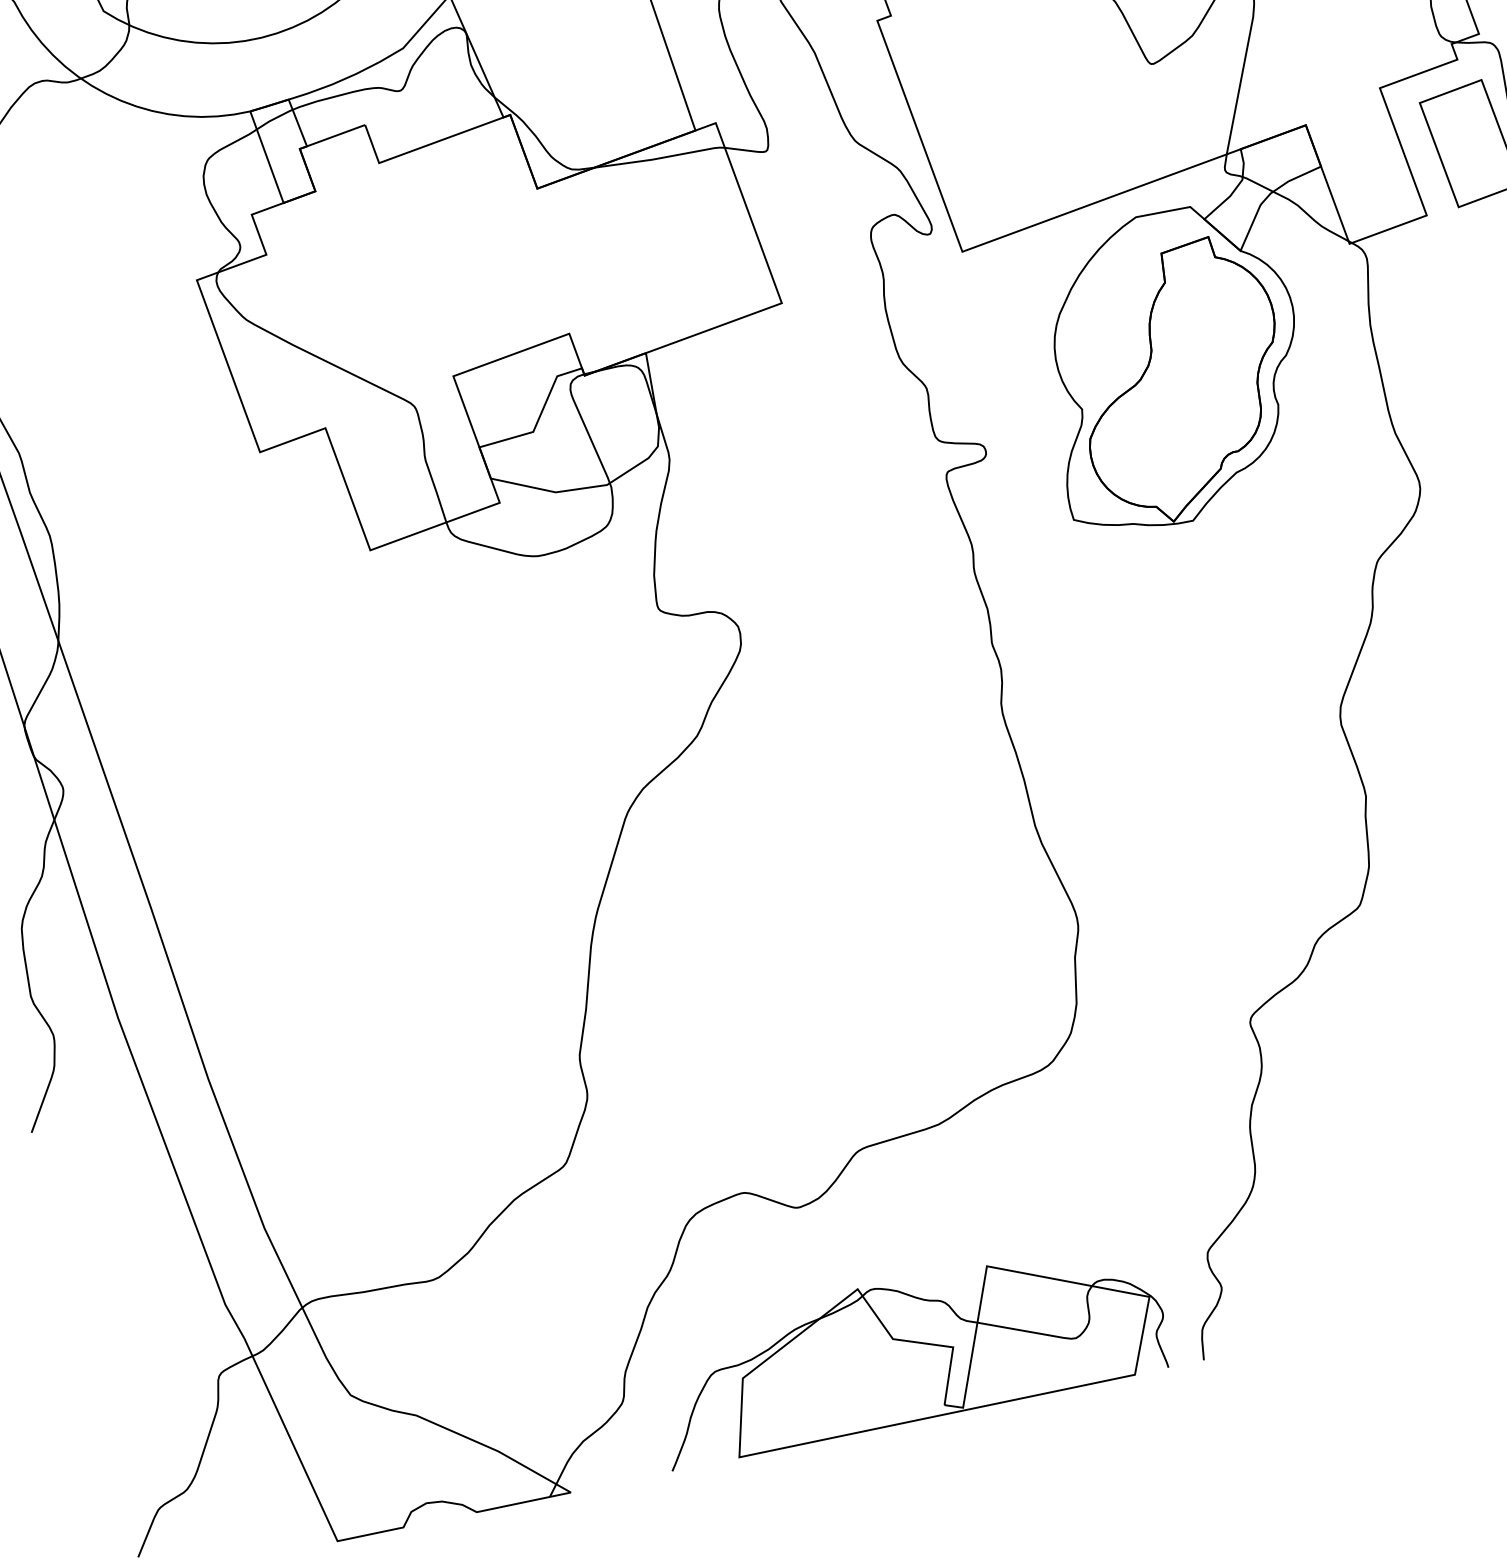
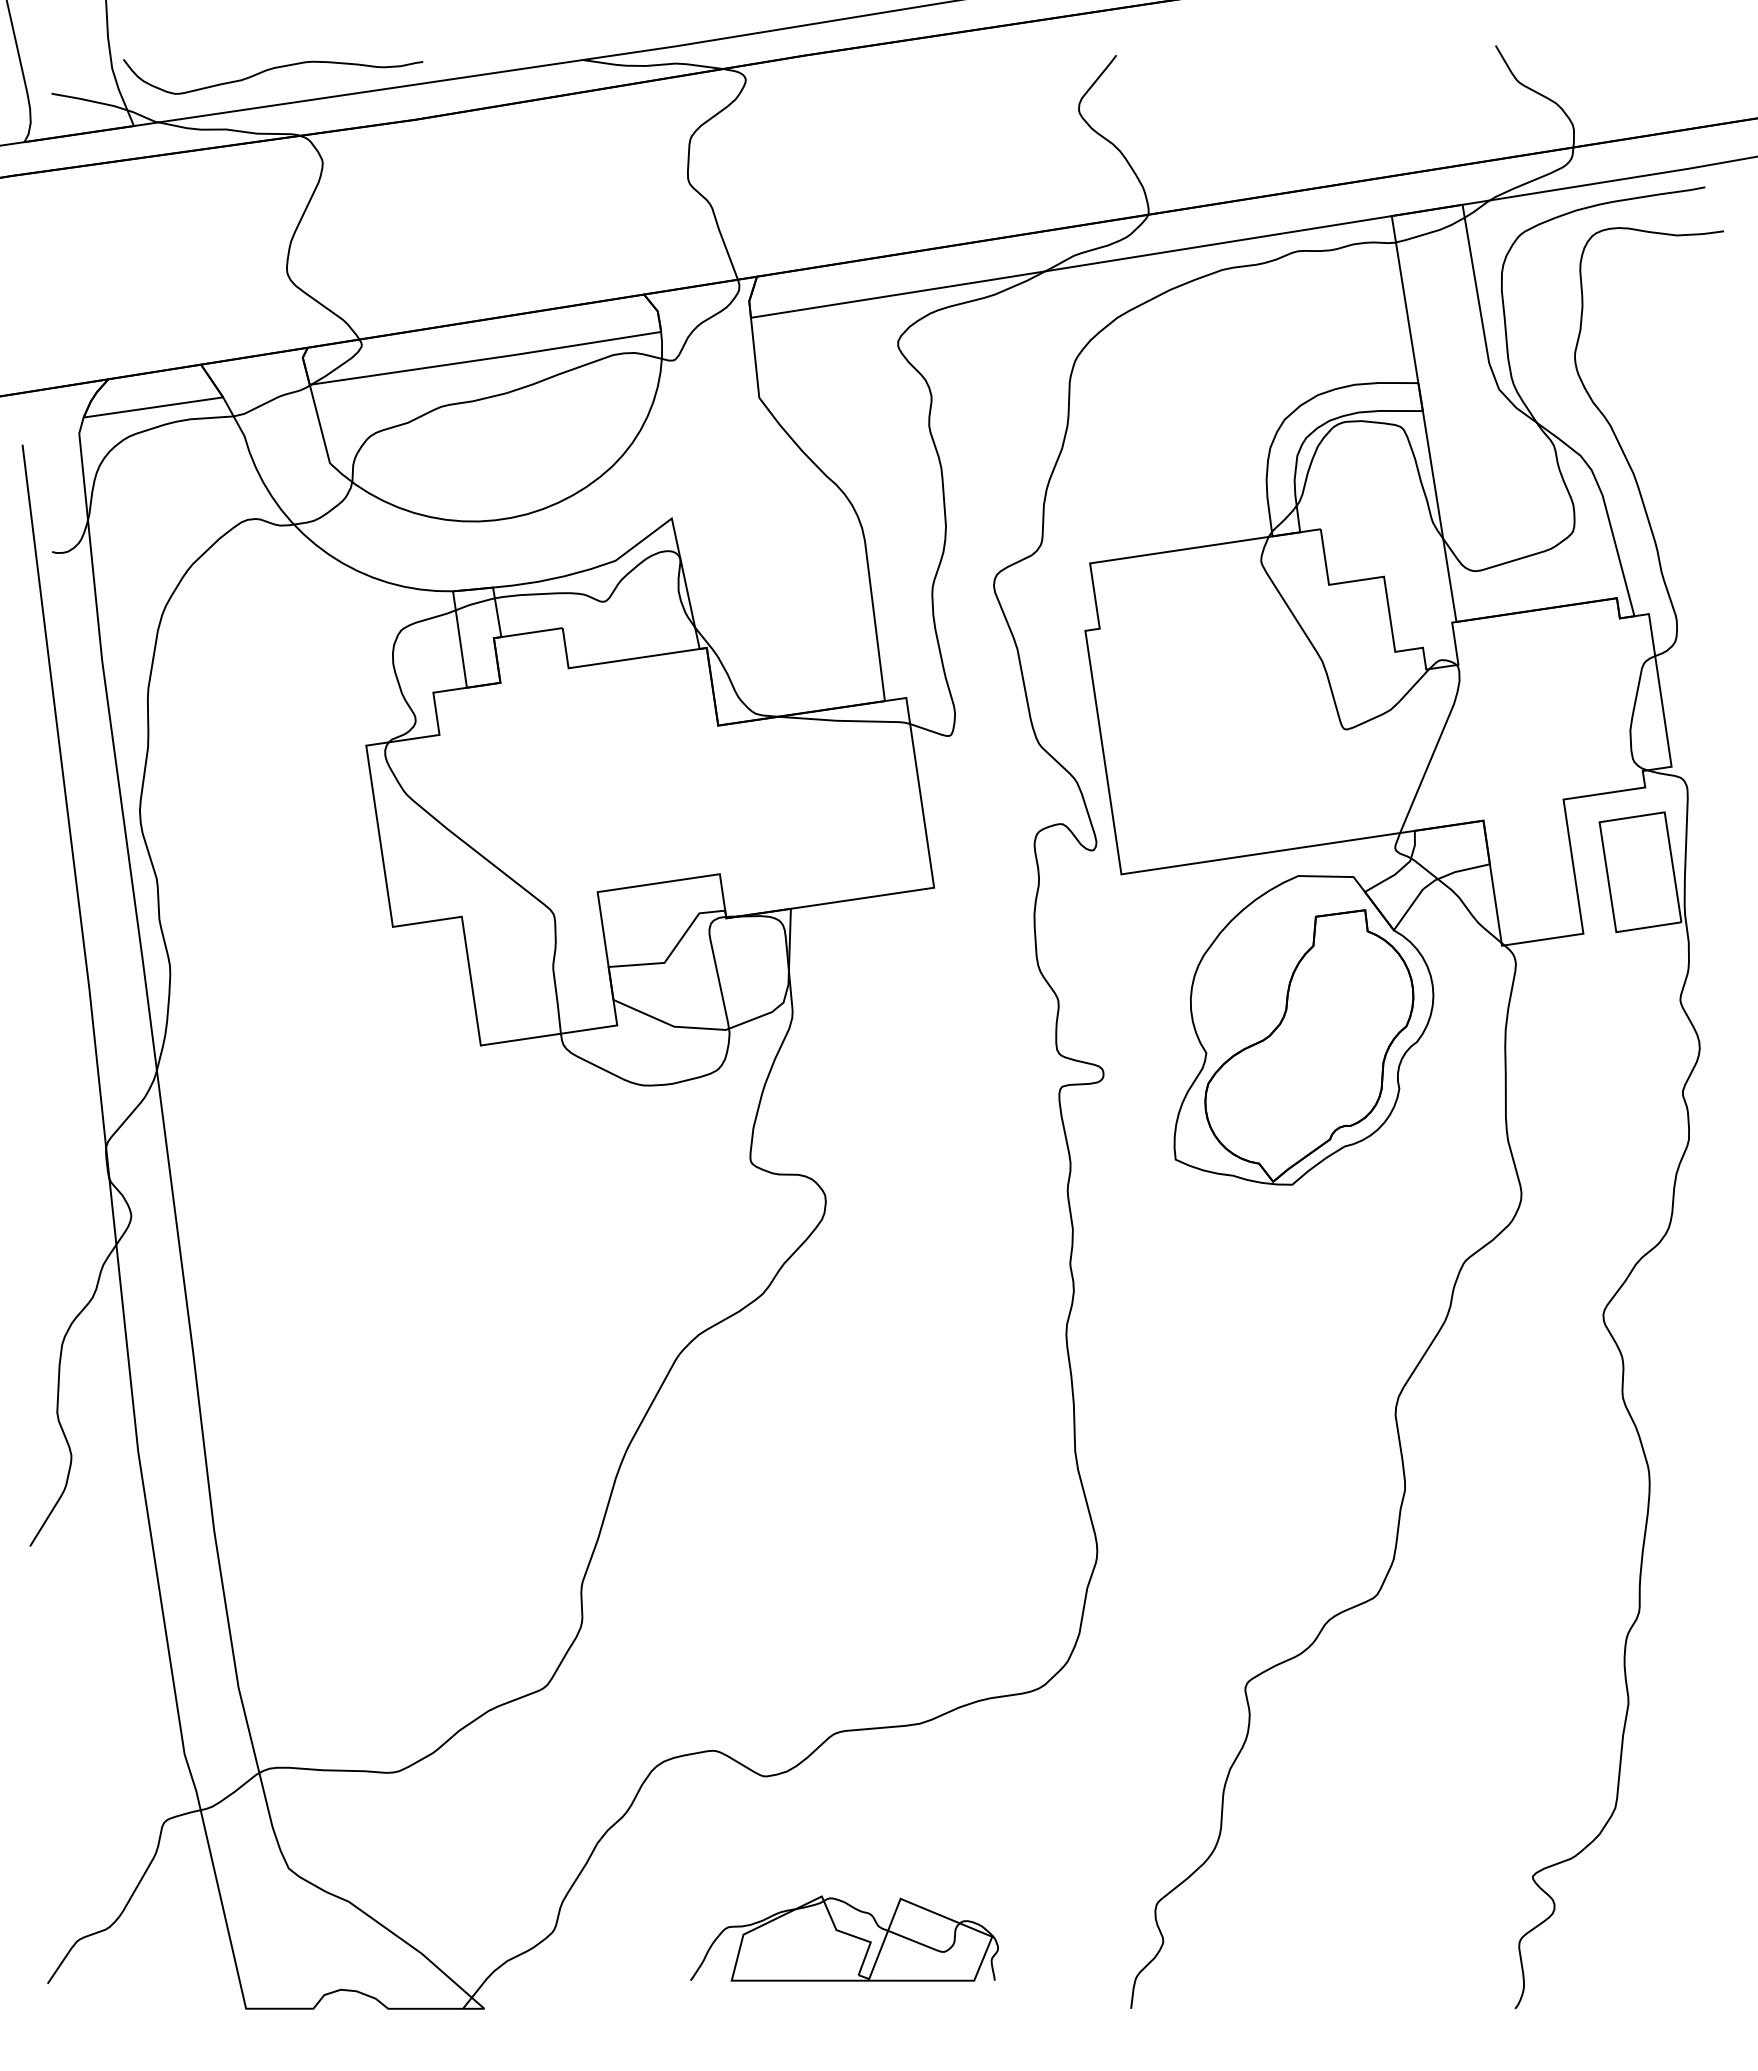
part: (908, 1350) -> (844, 1938), size x0.6

